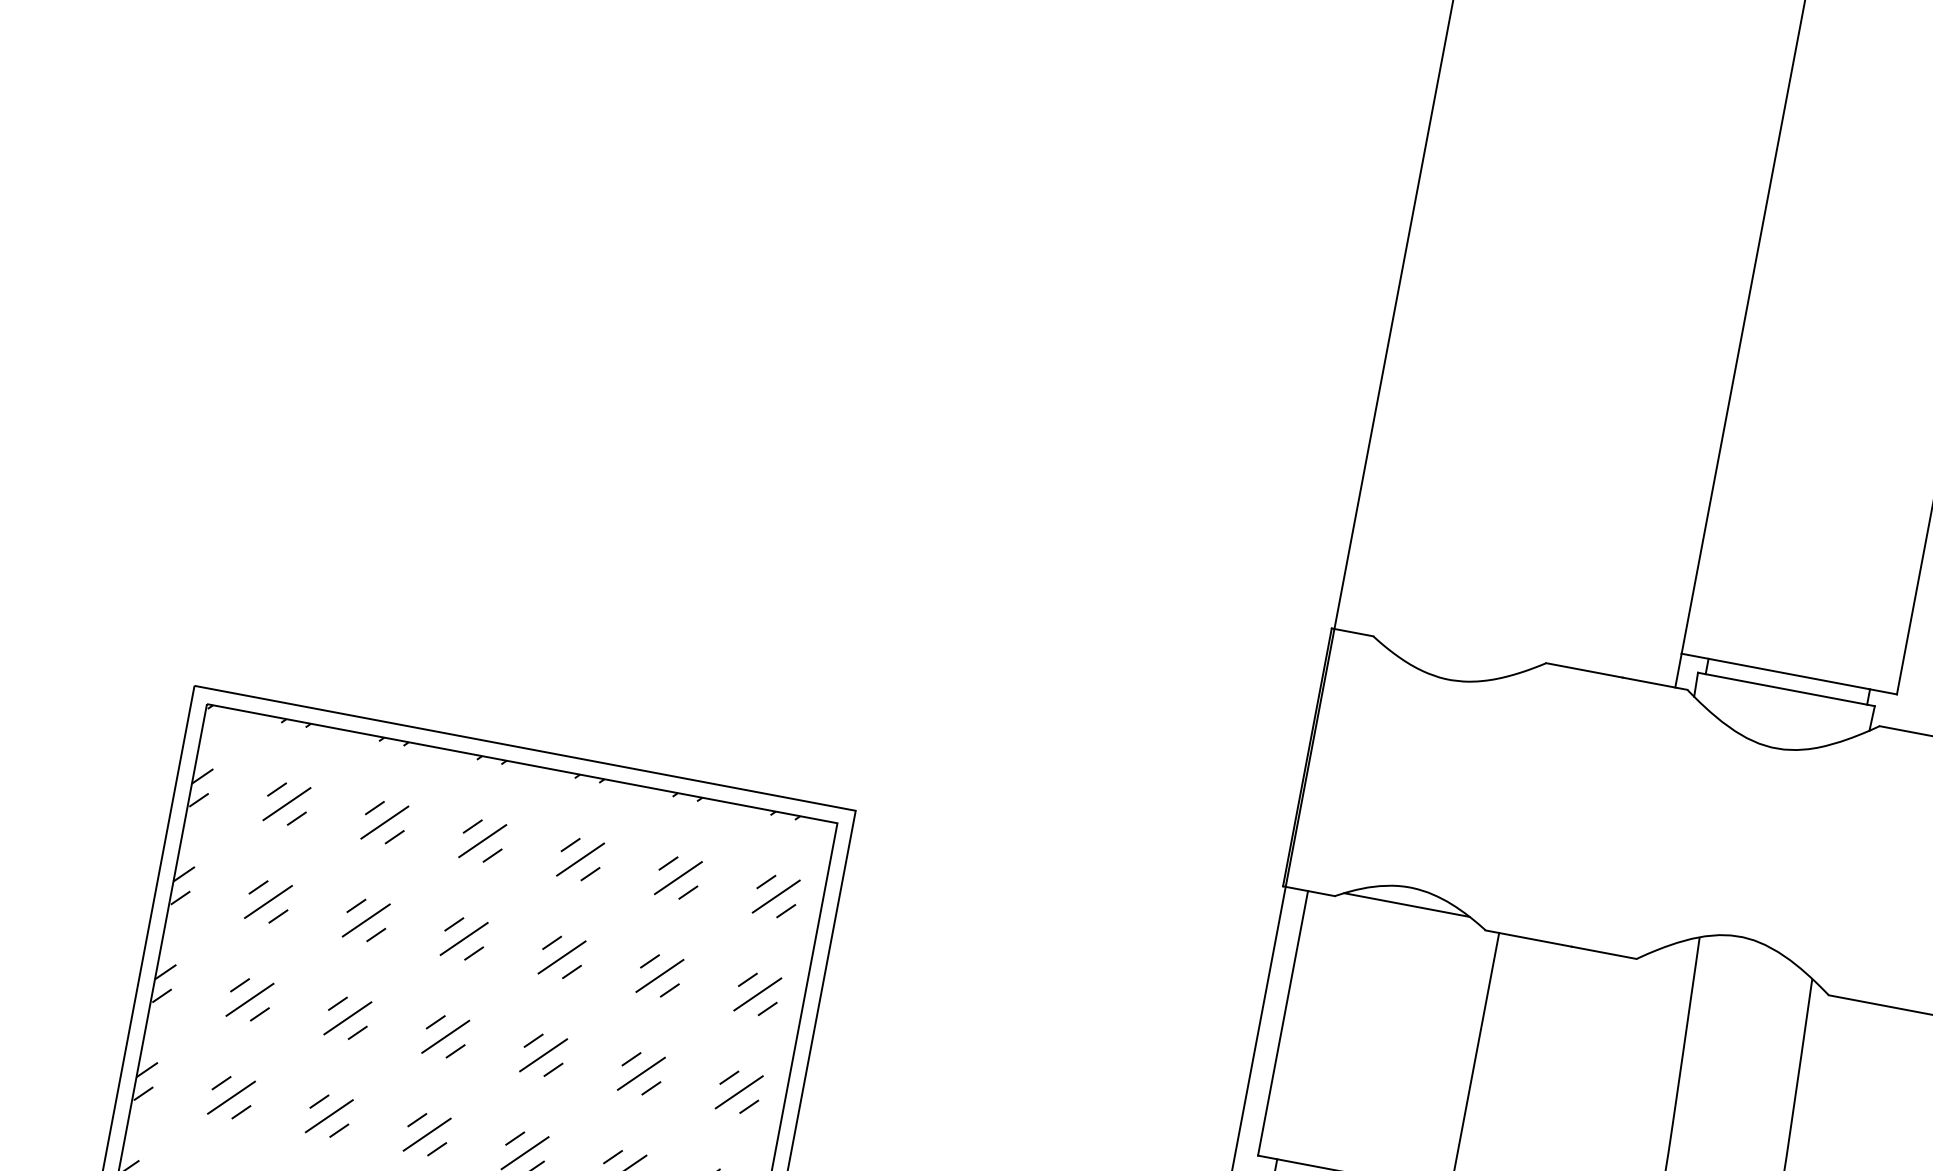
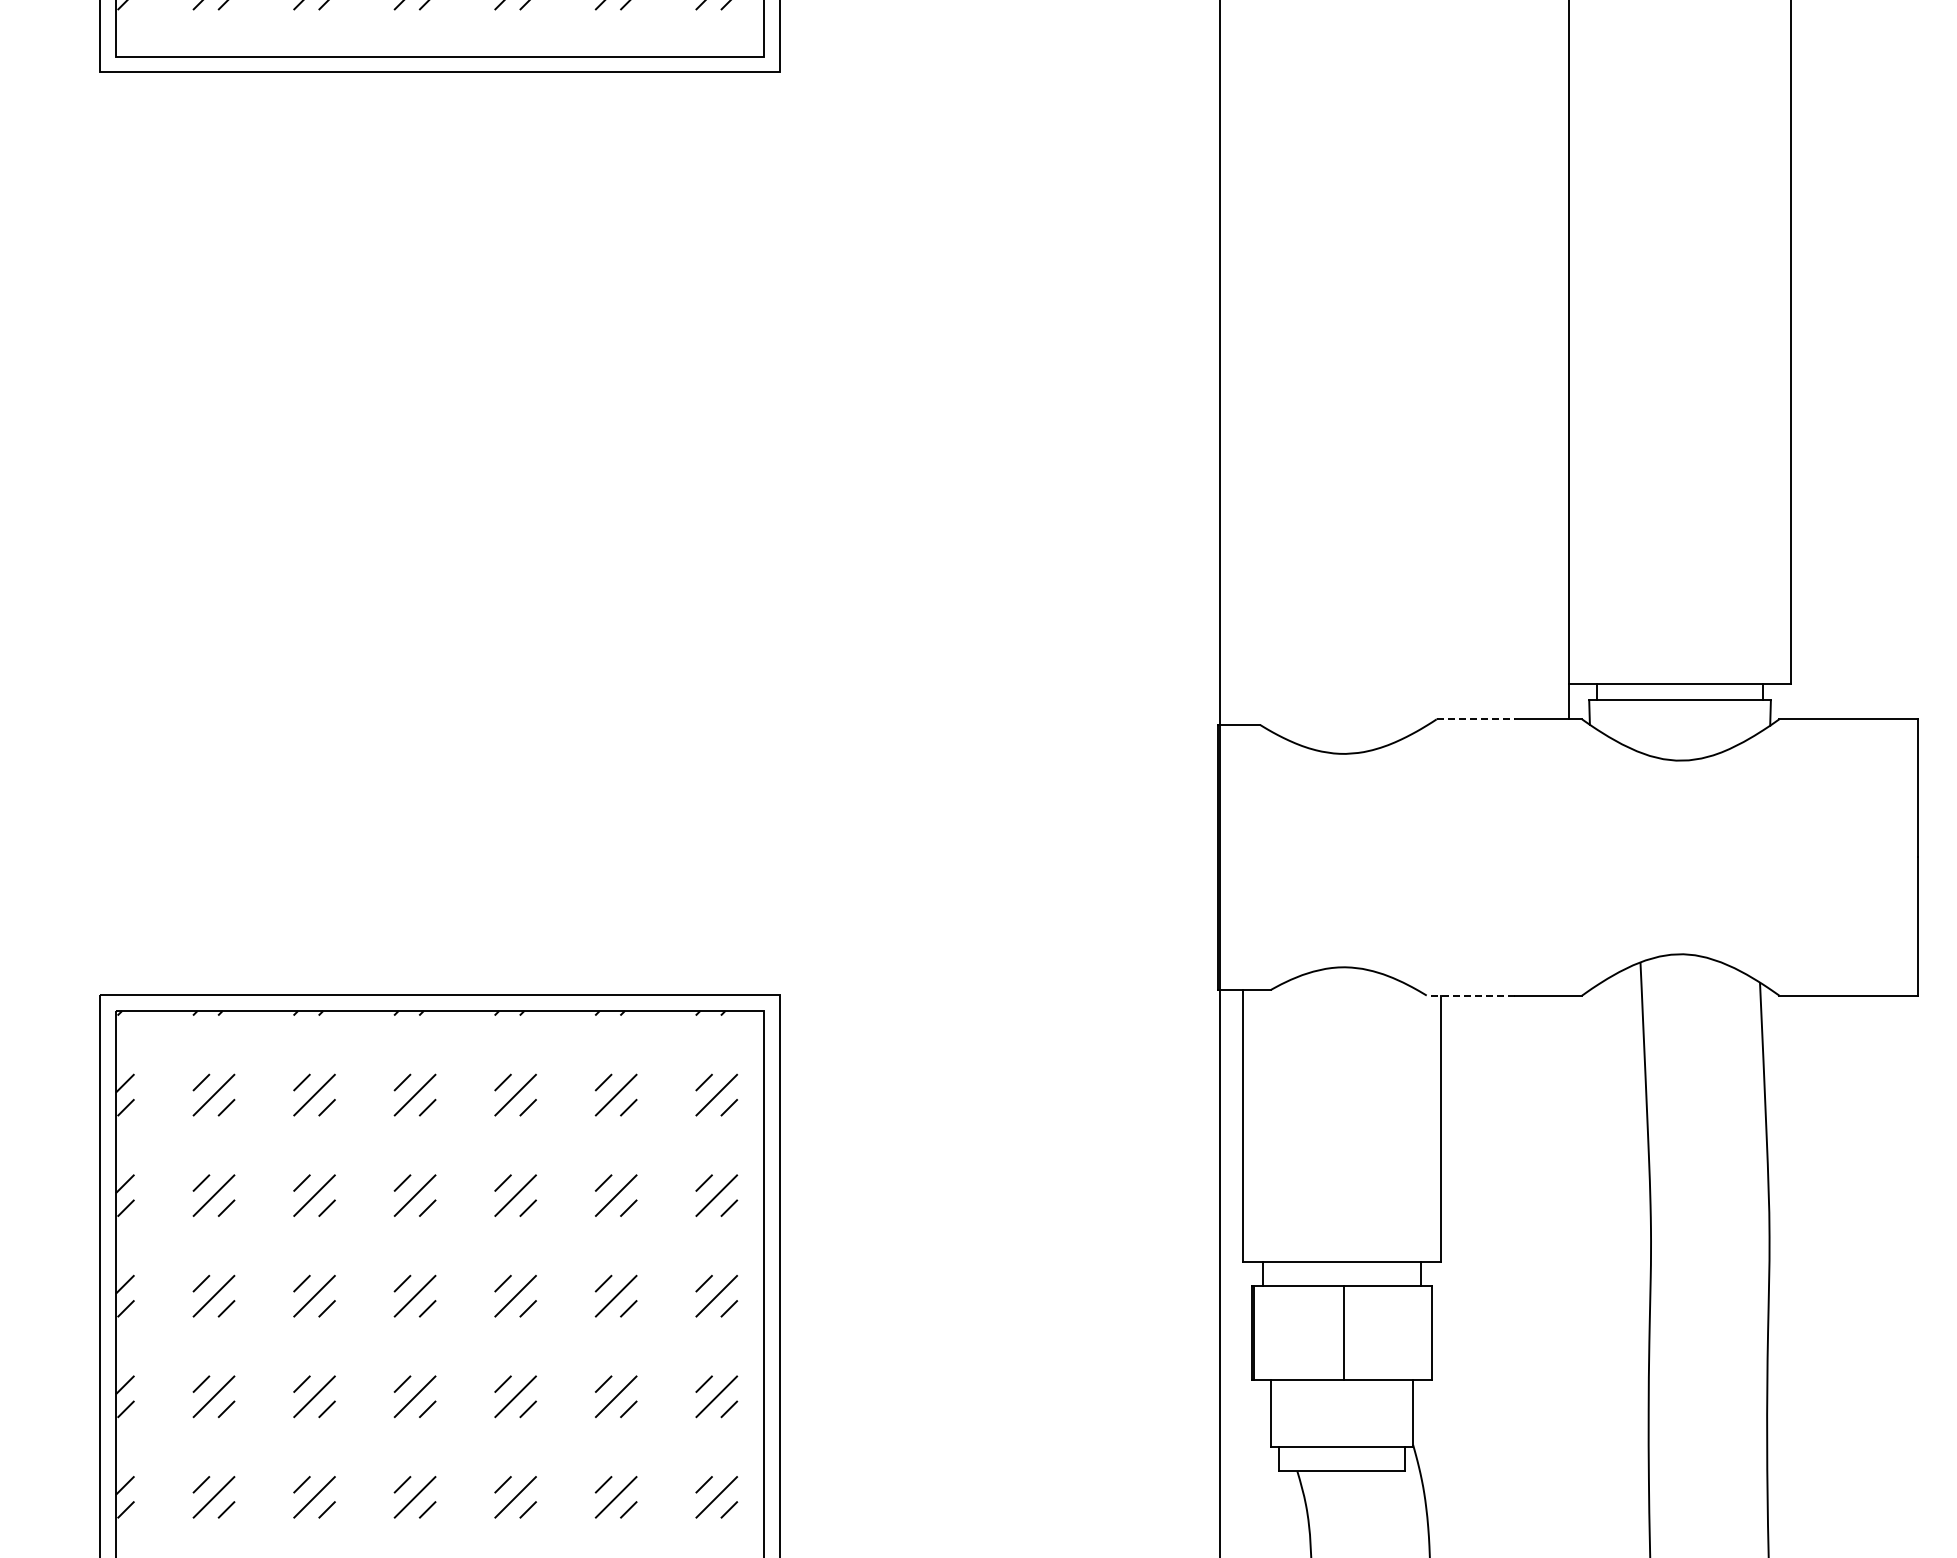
line: (1584, 670) -> (1476, 719), solid -> dashed
line: (1406, 905) -> (1343, 985), removed
line: (1528, 938) -> (1470, 995), solid -> dashed

